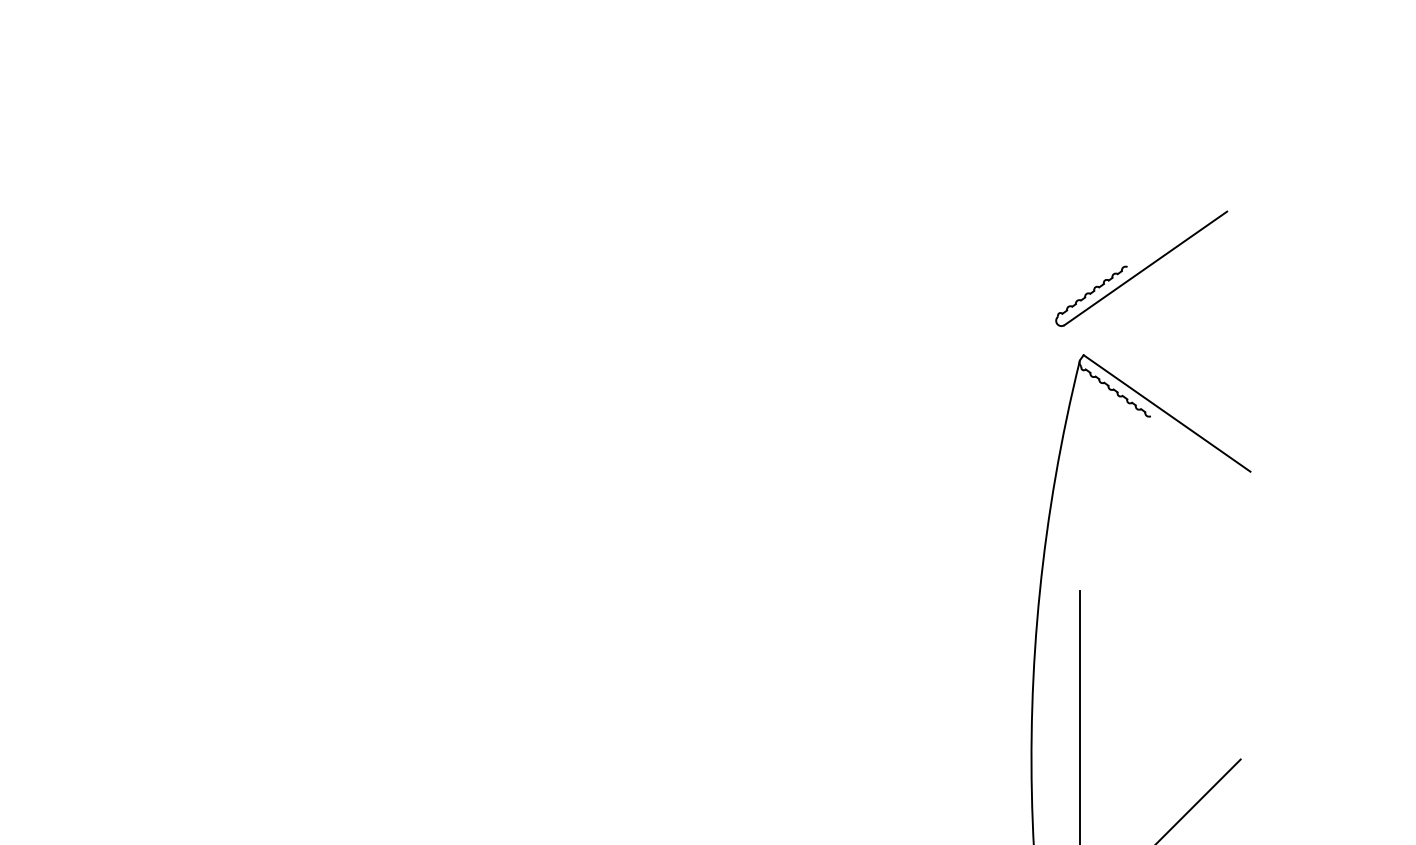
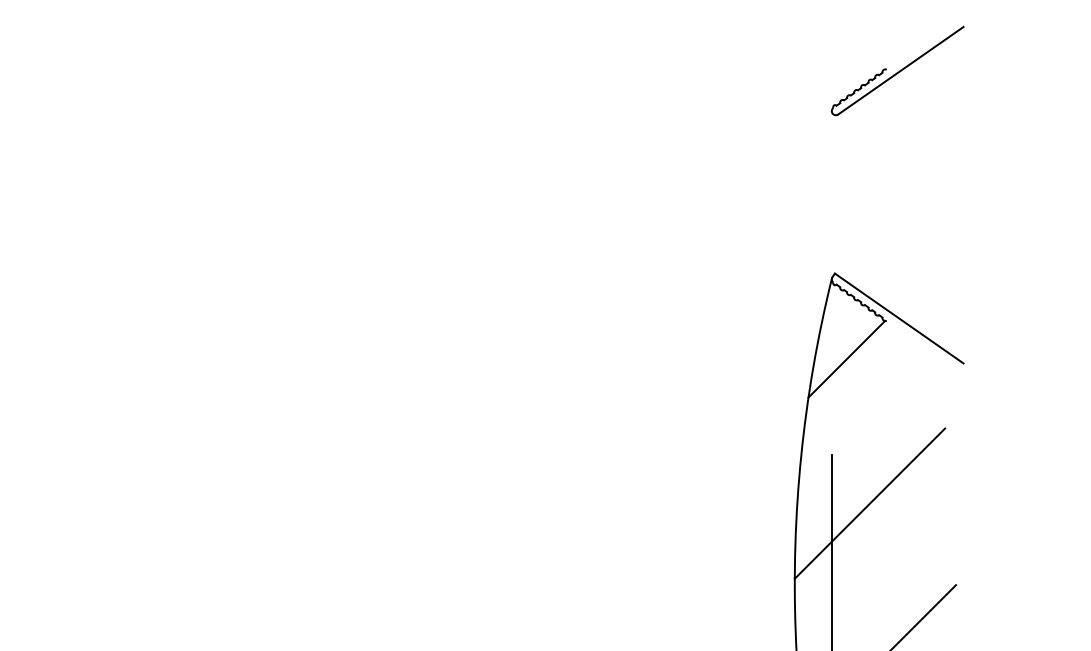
part: (1141, 269) -> (897, 71), moved
line: (1098, 466) -> (846, 359), added
line: (1128, 653) -> (869, 503), added

